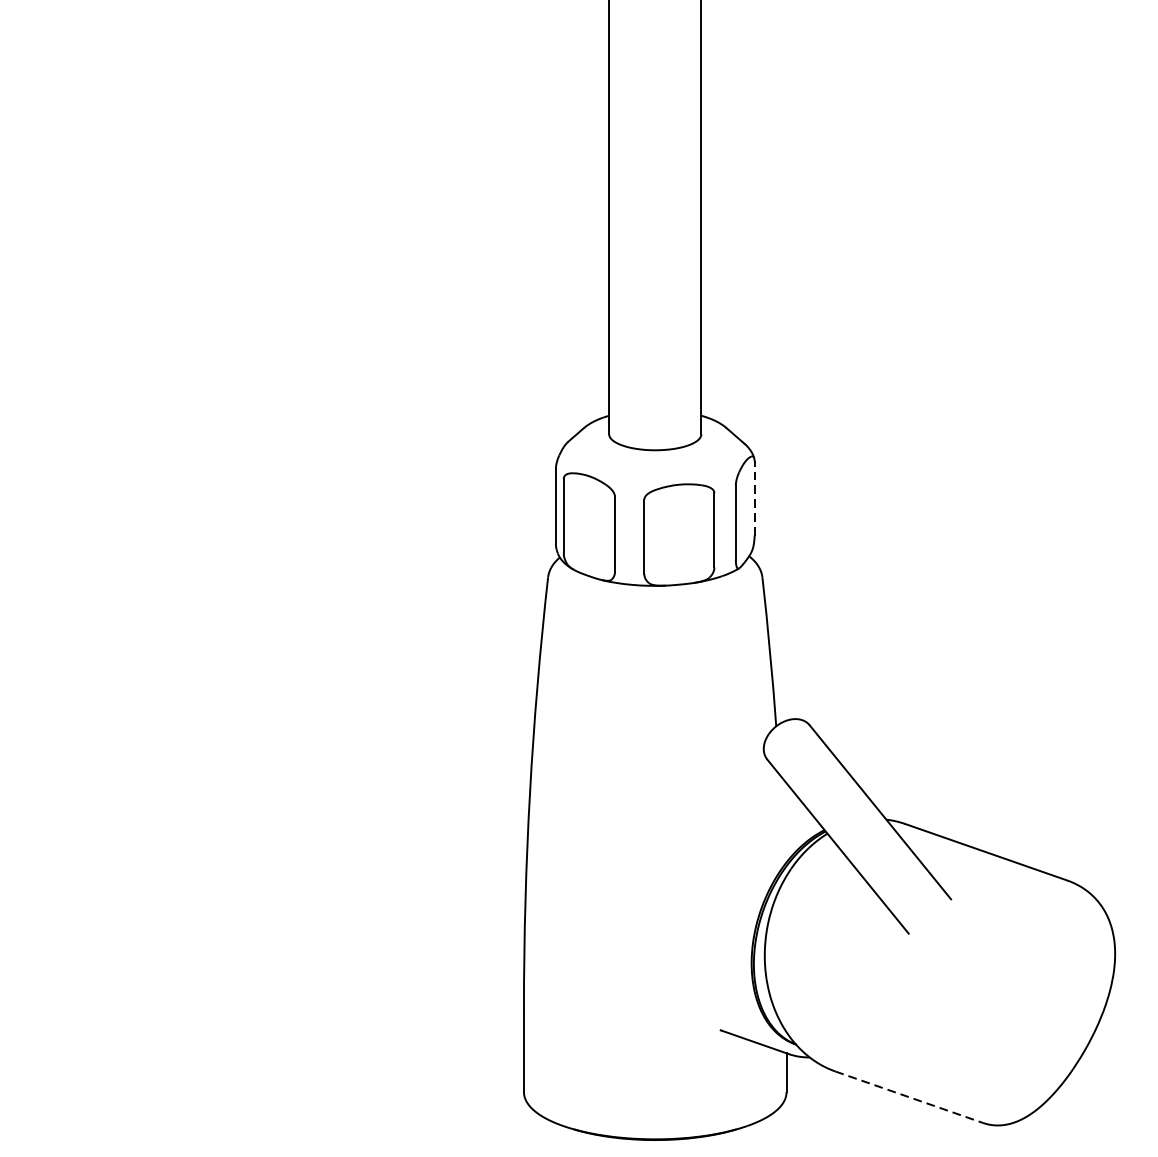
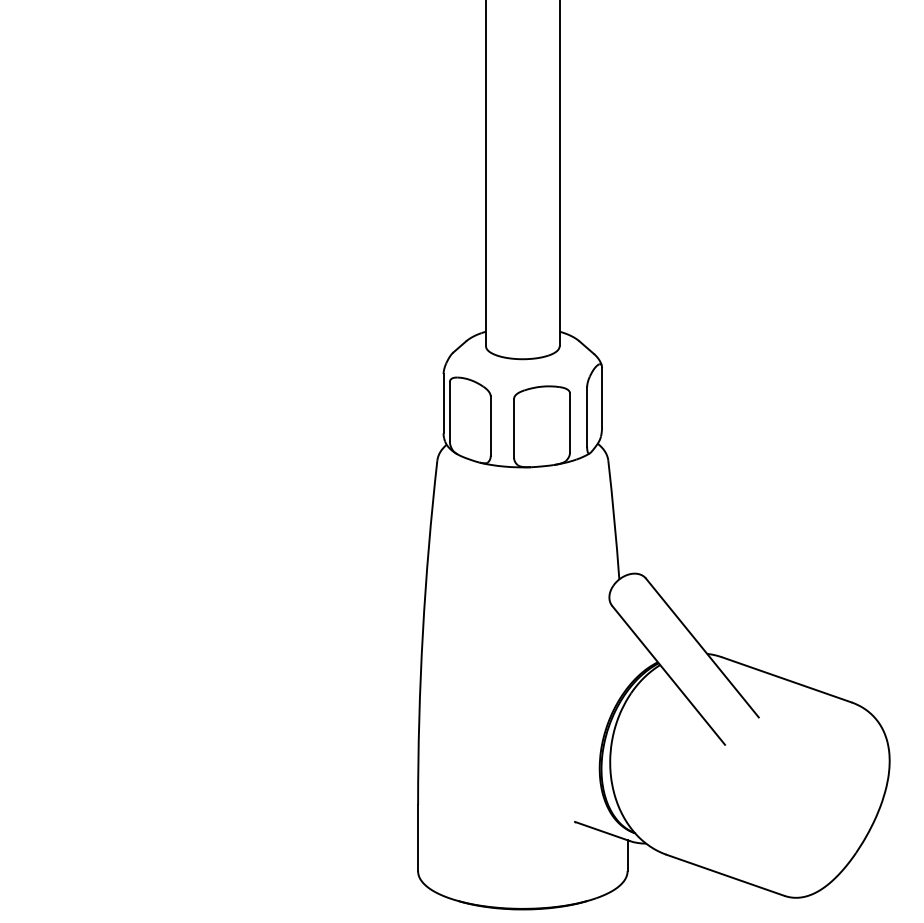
line: (755, 498) -> (602, 397), dashed -> solid
line: (909, 1097) -> (725, 875), dashed -> solid

